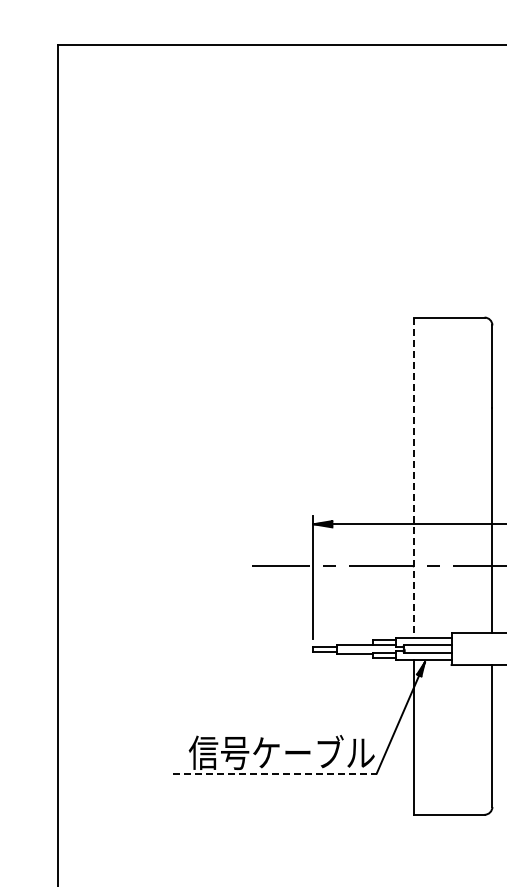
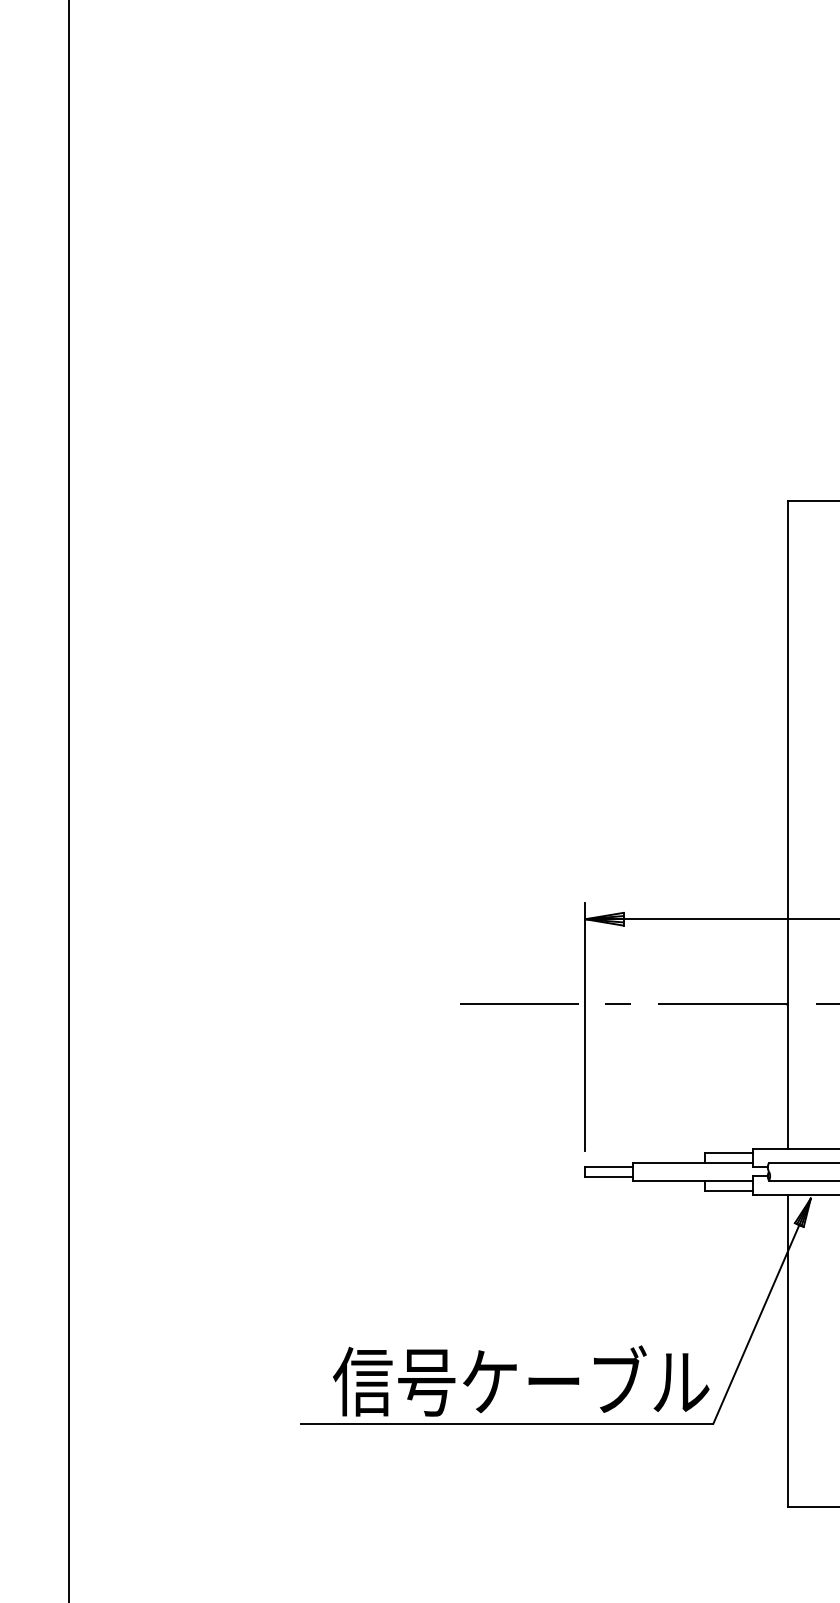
line: (413, 478) -> (787, 826), dashed -> solid
line: (274, 773) -> (506, 1423), dashed -> solid

